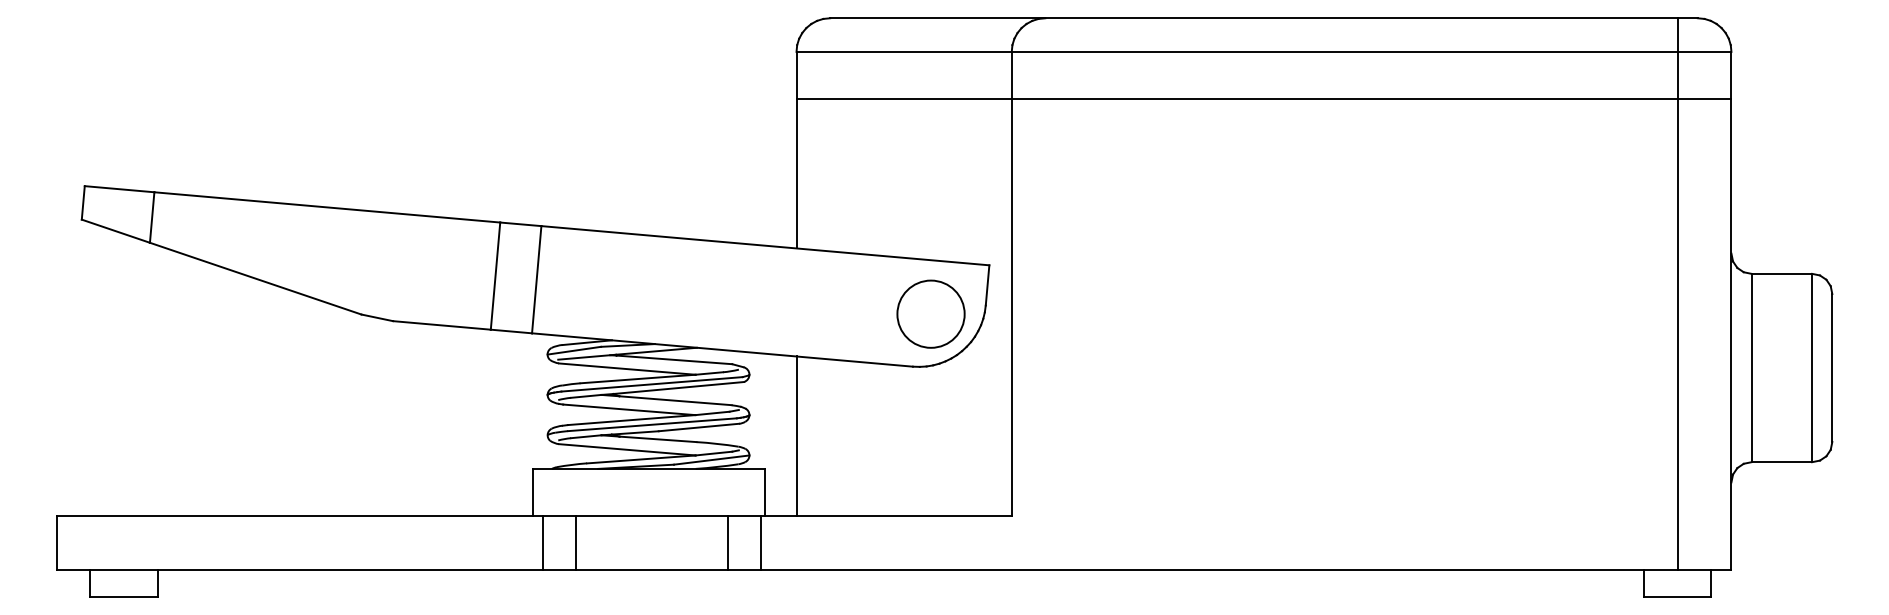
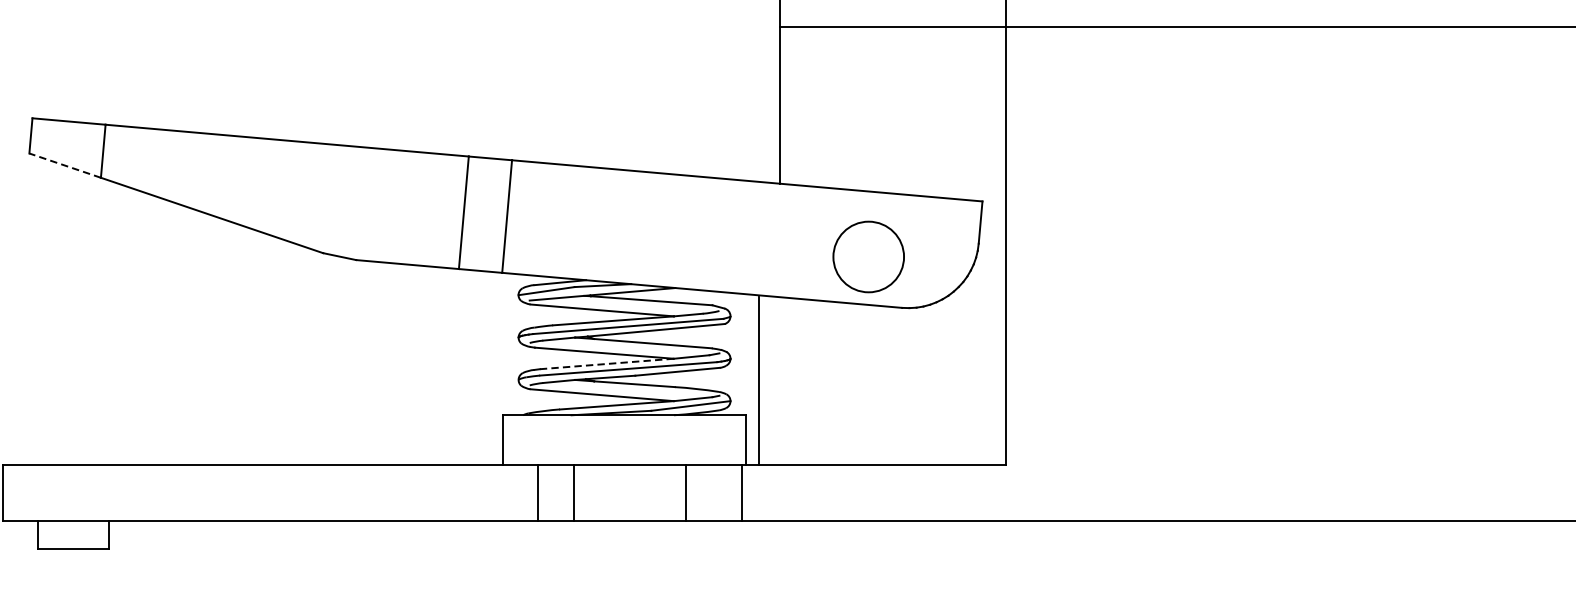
line: (115, 231) -> (64, 165), solid -> dashed
circle: (930, 313) -> (868, 256), moved
line: (631, 420) -> (606, 364), solid -> dashed
line: (796, 436) -> (758, 381), moved
line: (543, 542) -> (538, 492), moved
line: (575, 542) -> (574, 492), moved
line: (728, 542) -> (686, 492), moved

